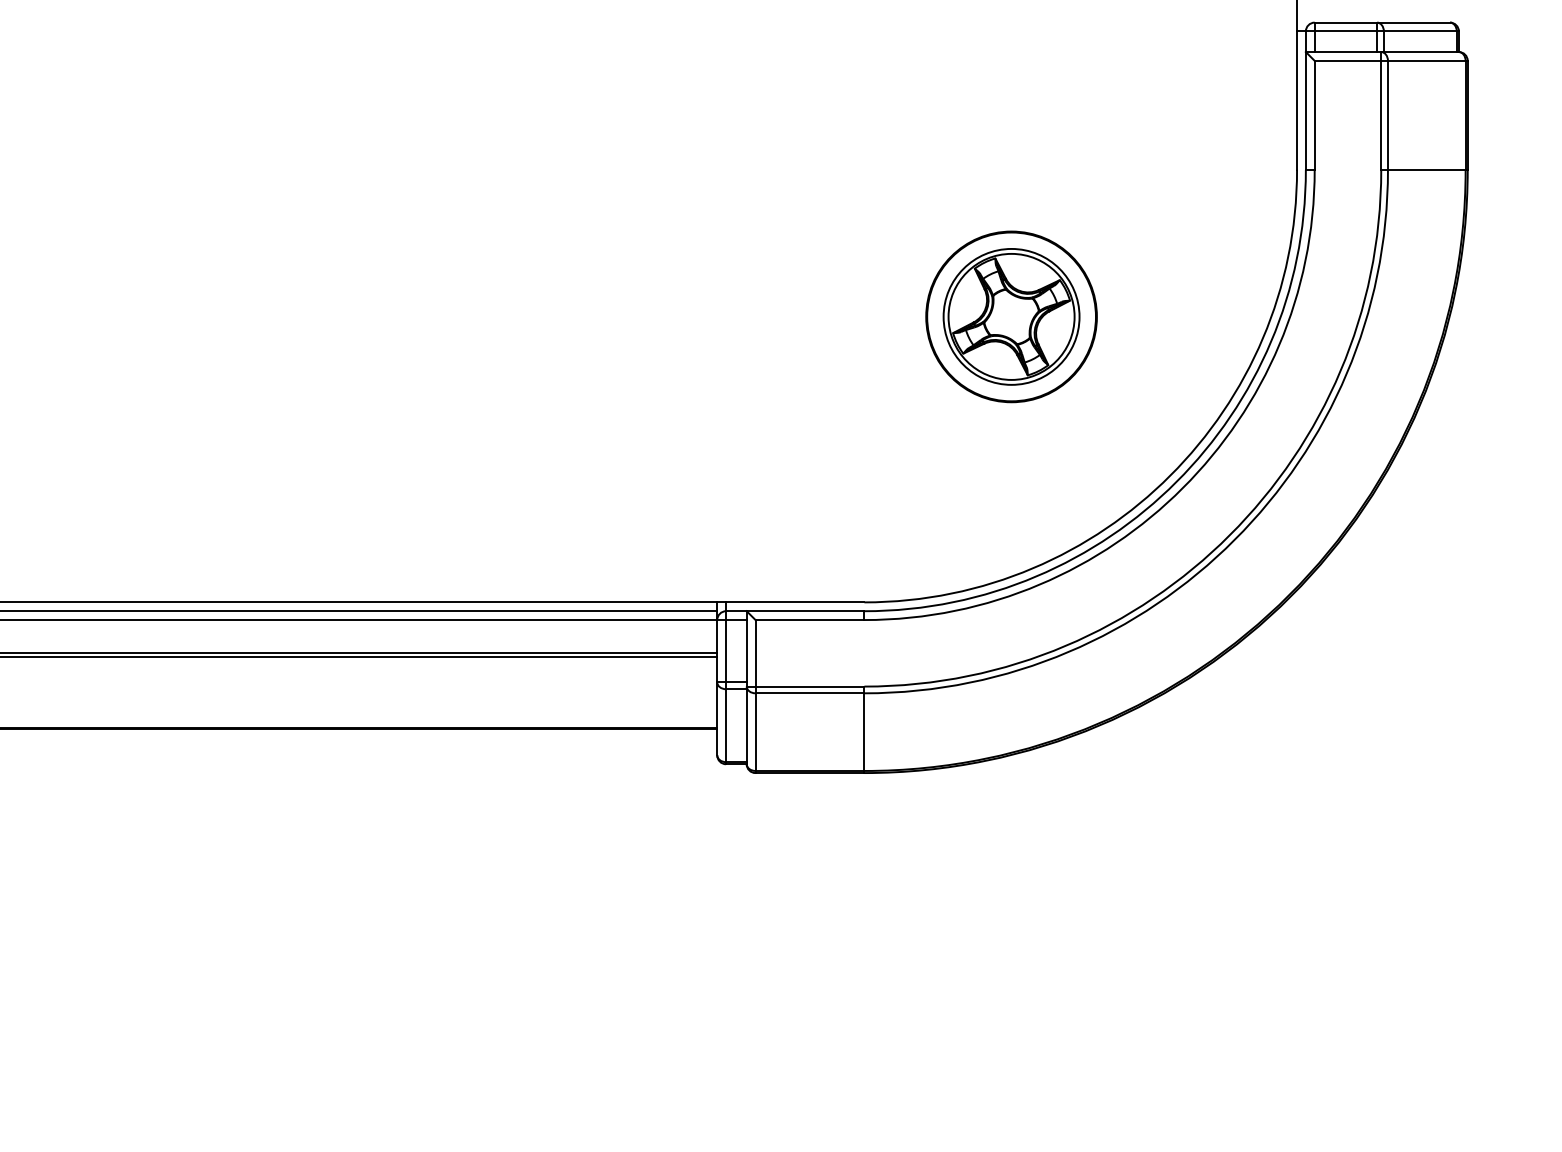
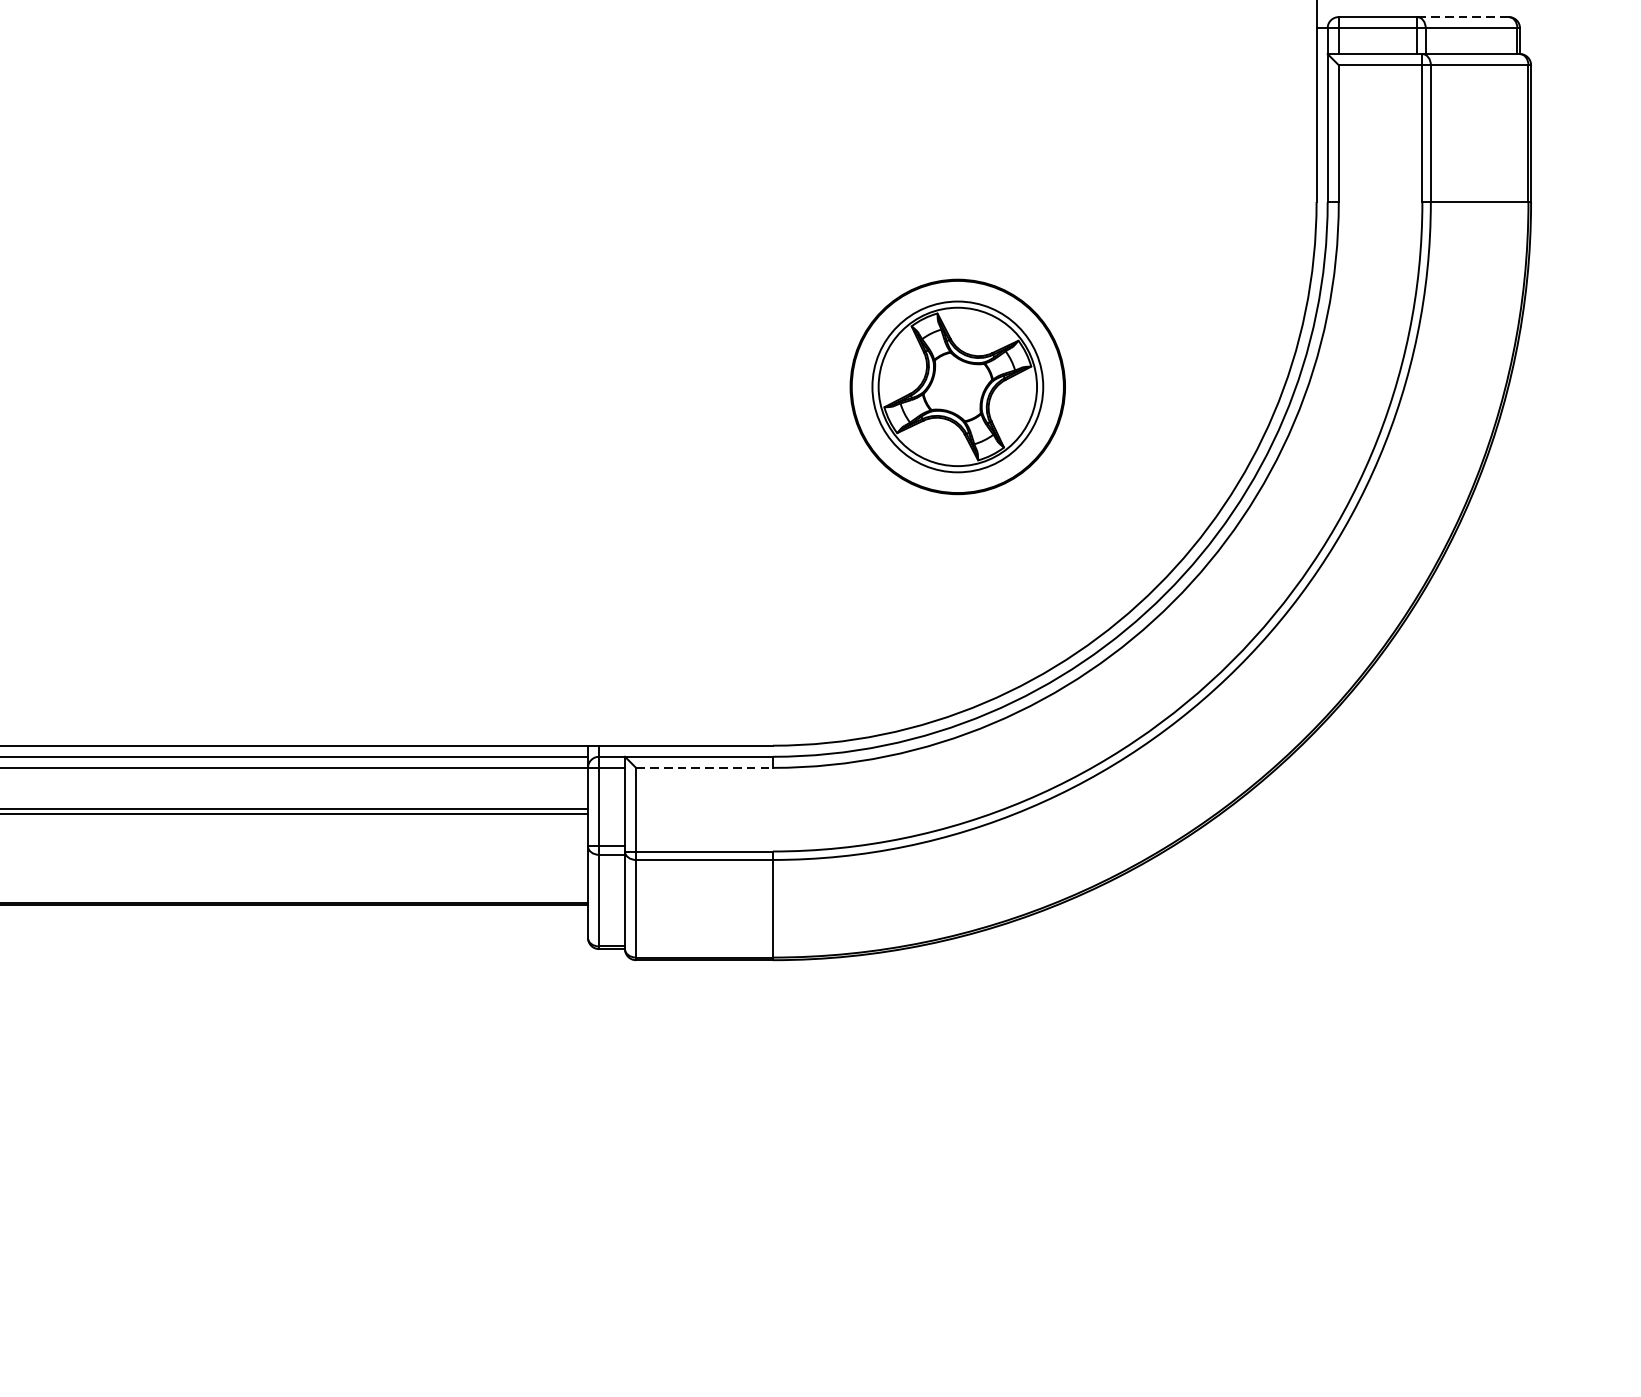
line: (1413, 22) -> (1462, 16), solid -> dashed
line: (810, 620) -> (705, 768), solid -> dashed

